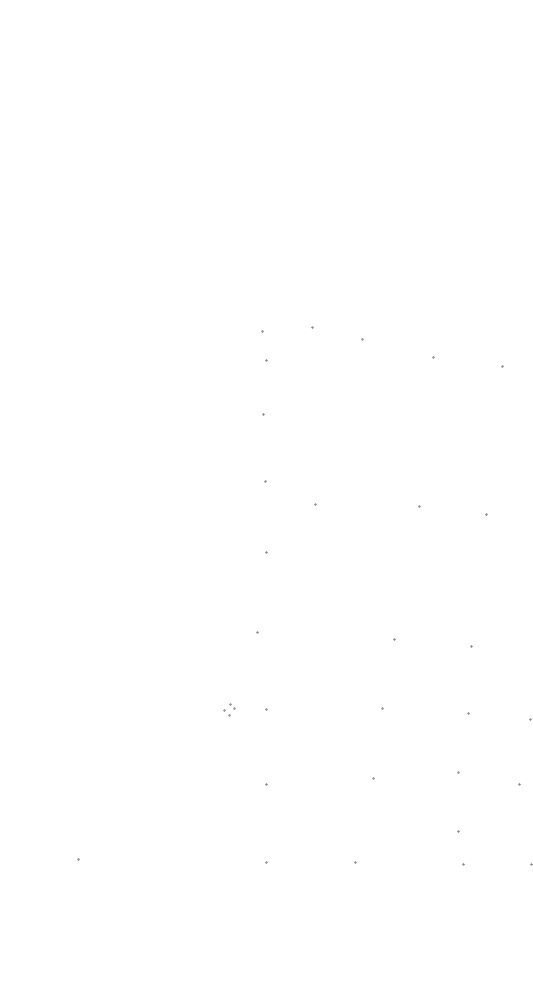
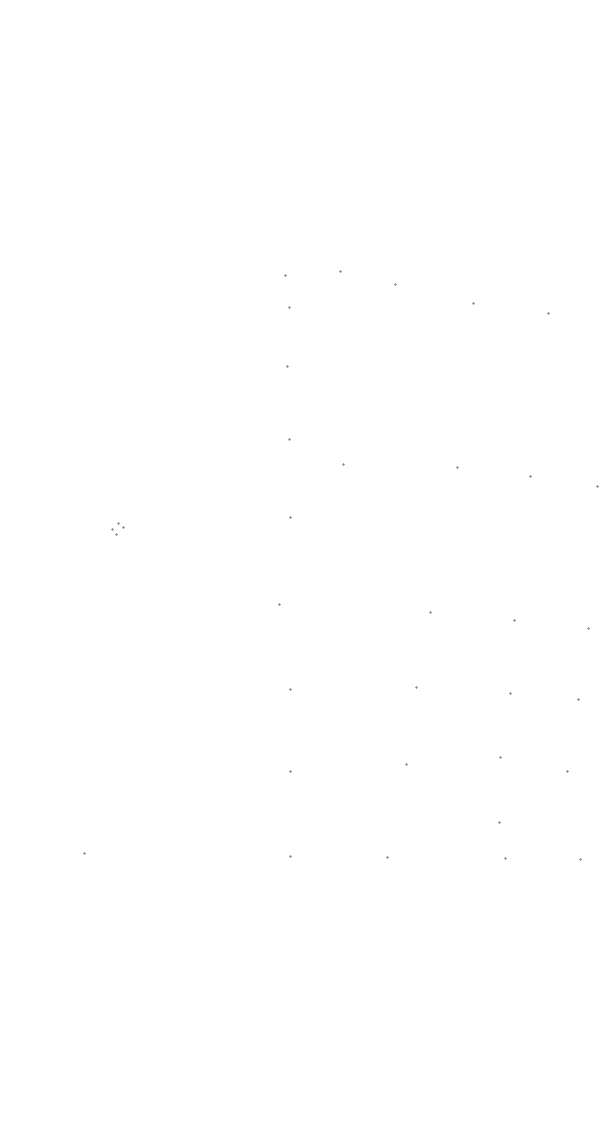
part: (229, 709) -> (117, 528), moved

